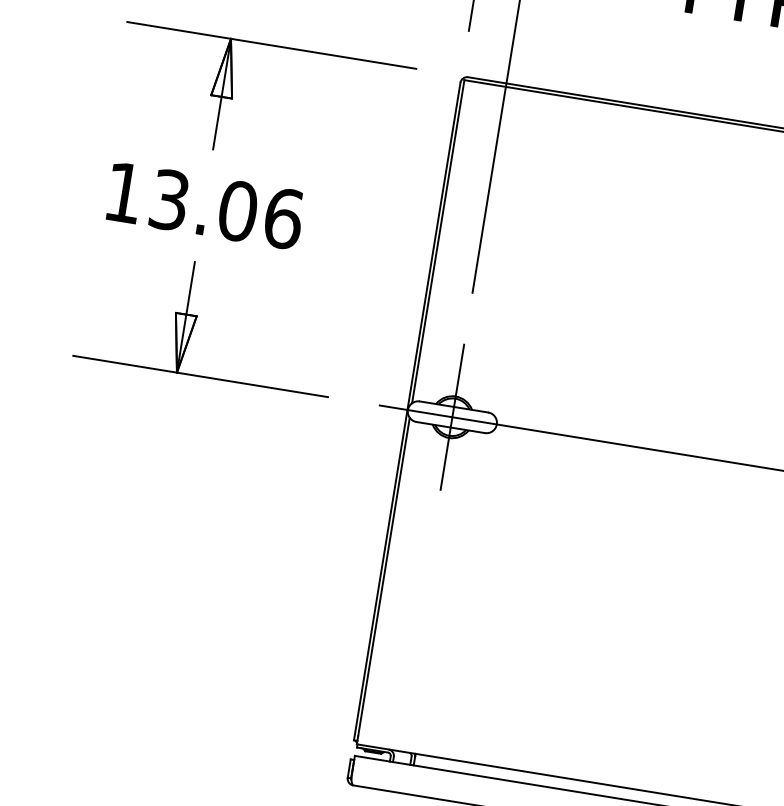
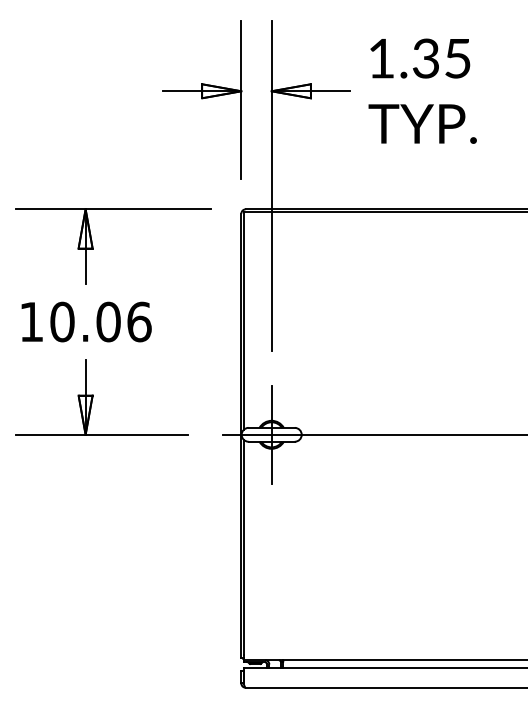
text: (169, 199) -> (62, 321), 13.06 -> 10.06

